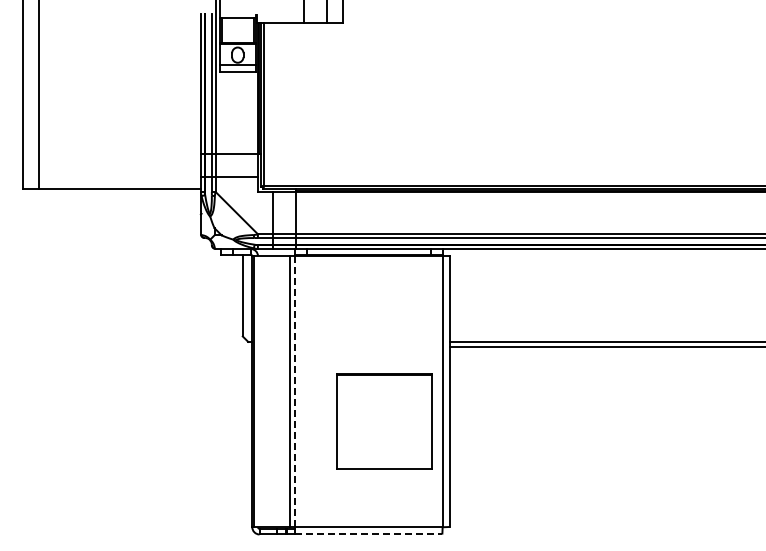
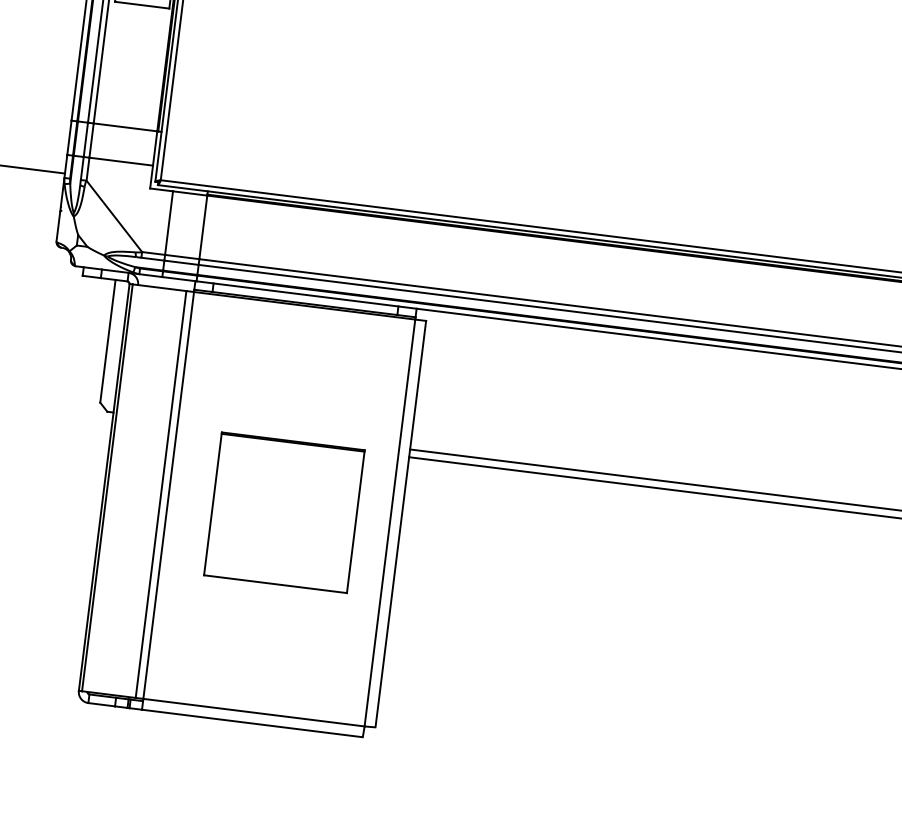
line: (295, 391) -> (169, 495), dashed -> solid
part: (384, 421) -> (284, 512), moved
line: (369, 534) -> (253, 723), dashed -> solid

